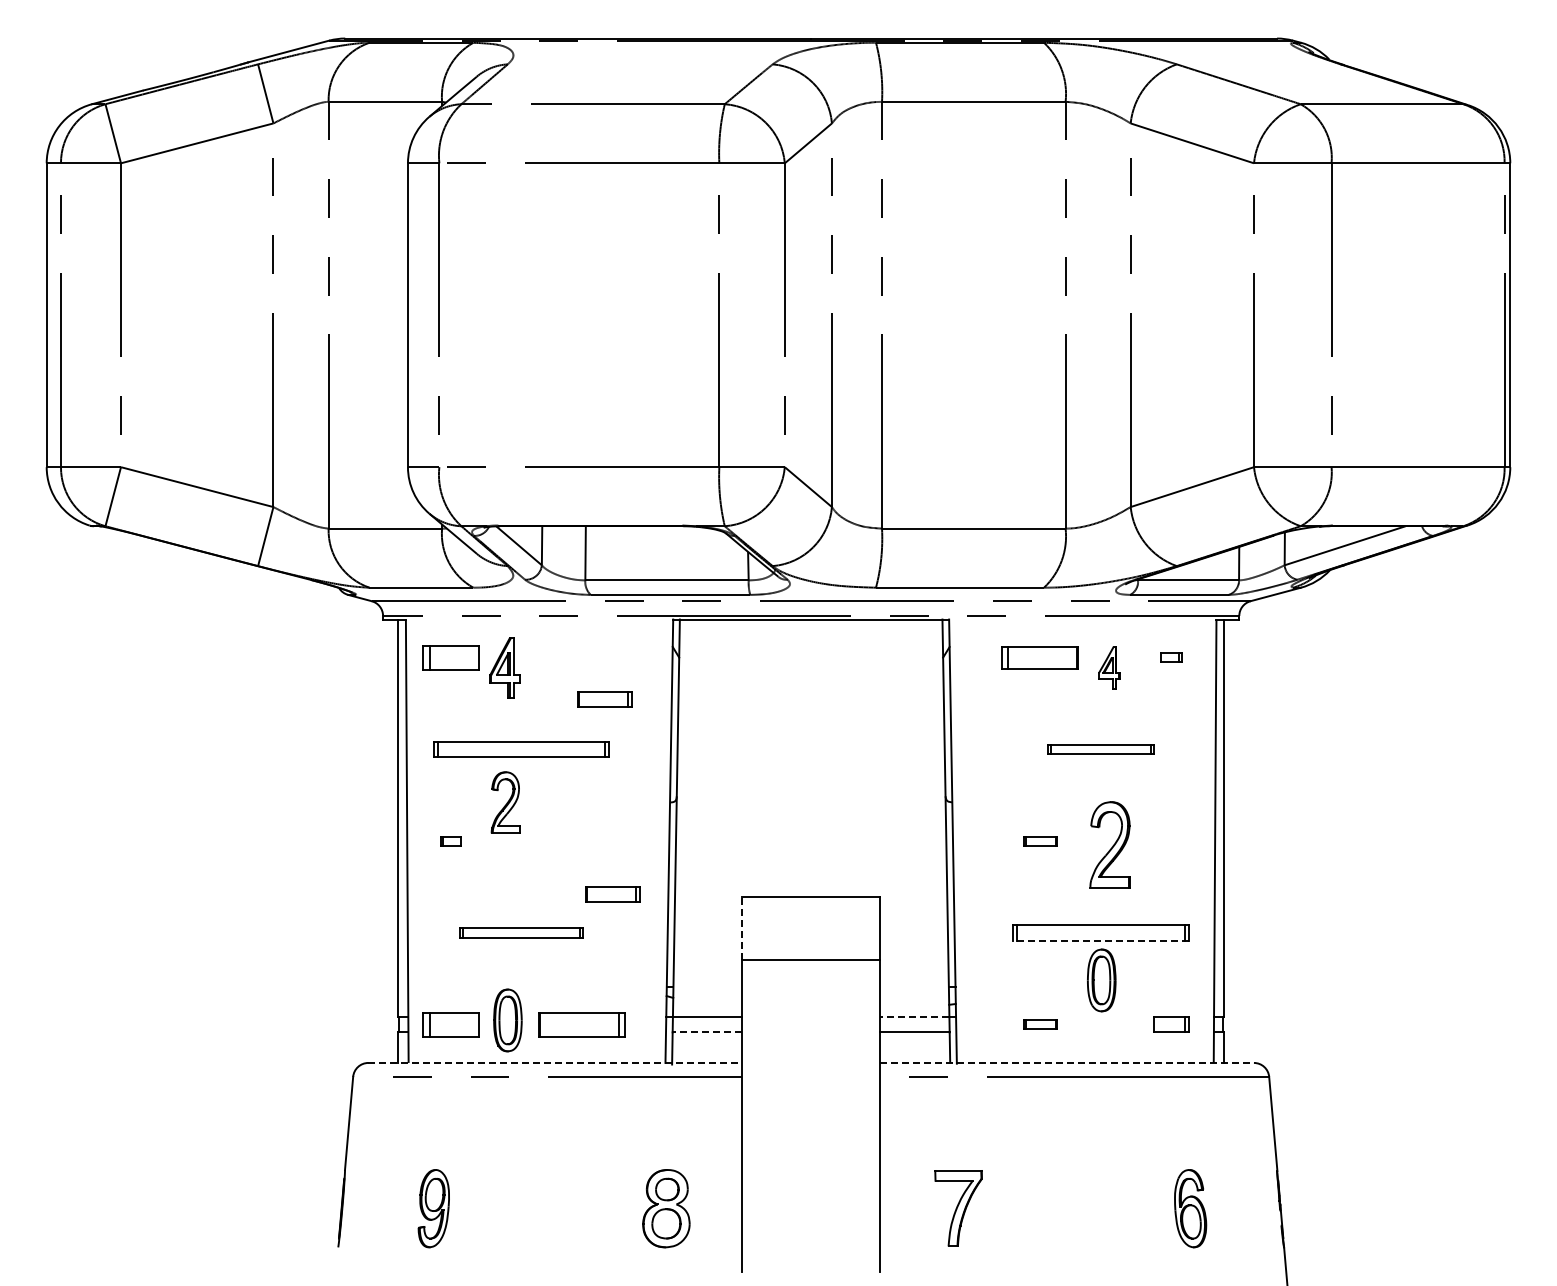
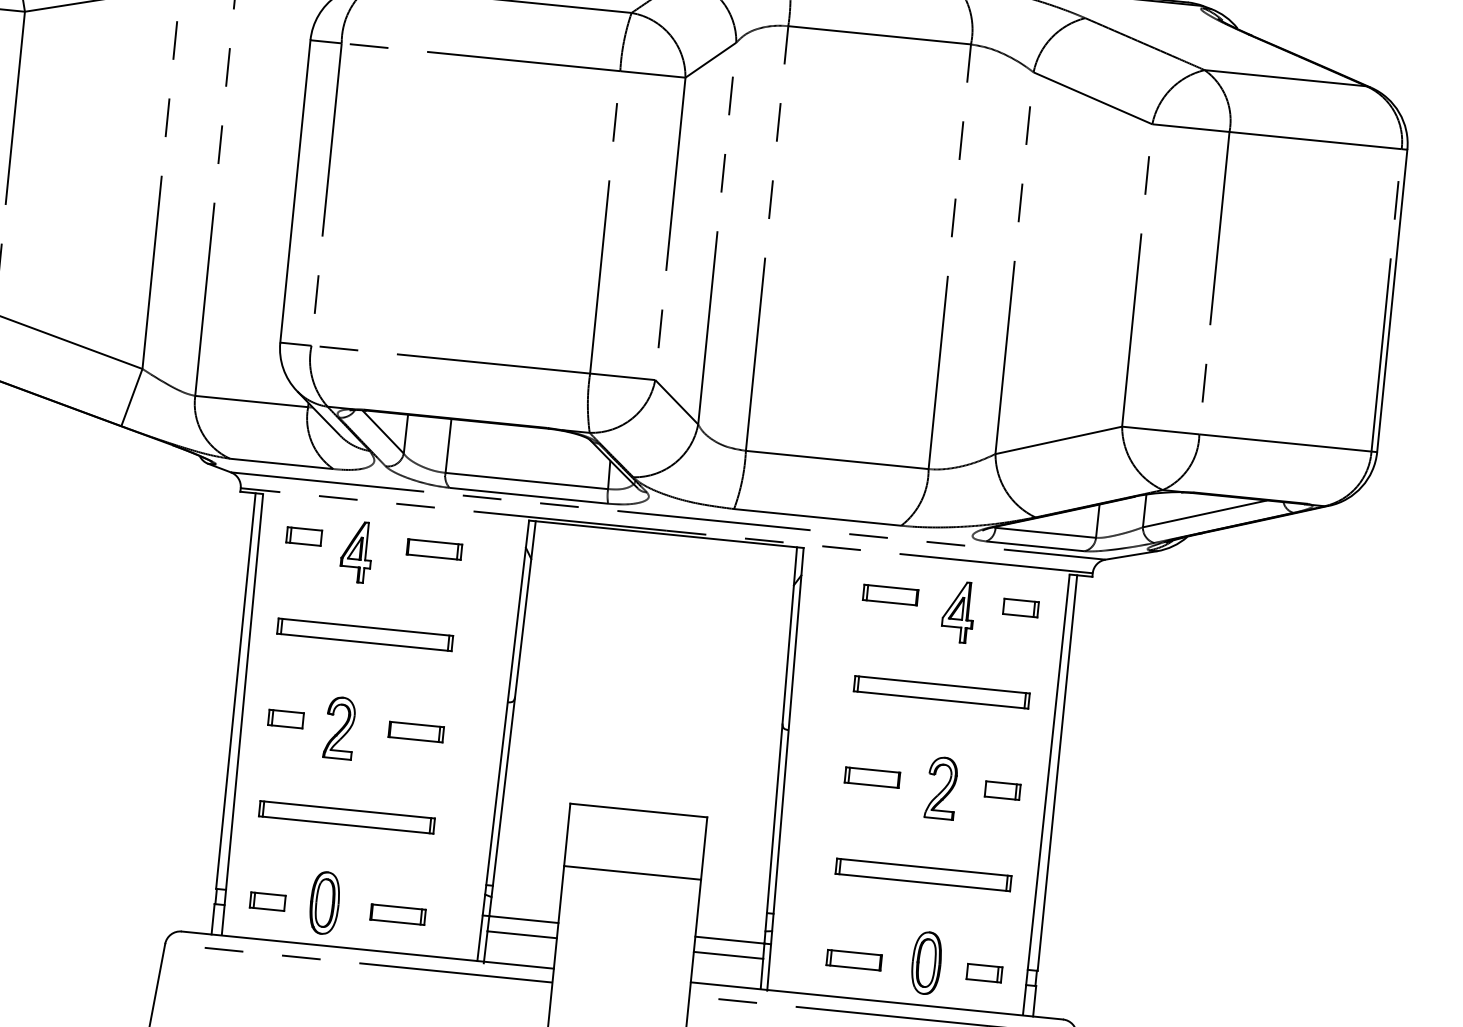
part: (450, 657) -> (303, 536), size x0.62
part: (1040, 657) -> (890, 594), size x0.71
part: (1171, 657) -> (1021, 607), size x1.67
part: (1109, 667) -> (958, 611), size x1.43
part: (604, 699) -> (434, 549), moved
part: (1100, 749) -> (941, 692), size x1.67
part: (505, 802) -> (339, 727), moved
part: (450, 841) -> (285, 719), size x1.67
part: (1040, 841) -> (872, 777), size x1.67
part: (1171, 841) -> (1002, 790), added
part: (1110, 844) -> (941, 787), size x0.71
part: (612, 894) -> (415, 732), moved
line: (742, 928) -> (567, 834), dashed -> solid
part: (521, 932) -> (347, 816), size x1.43
line: (1100, 940) -> (922, 882), dashed -> solid
part: (1101, 980) -> (926, 963), moved
line: (914, 1017) -> (729, 940), dashed -> solid
part: (450, 1024) -> (267, 901), size x0.62
part: (581, 1024) -> (397, 914), size x0.62
part: (1040, 1024) -> (854, 960), size x1.67
line: (707, 1032) -> (522, 934), dashed -> solid
line: (555, 1062) -> (367, 949), dashed -> solid
line: (1066, 1062) -> (876, 1000), dashed -> solid

